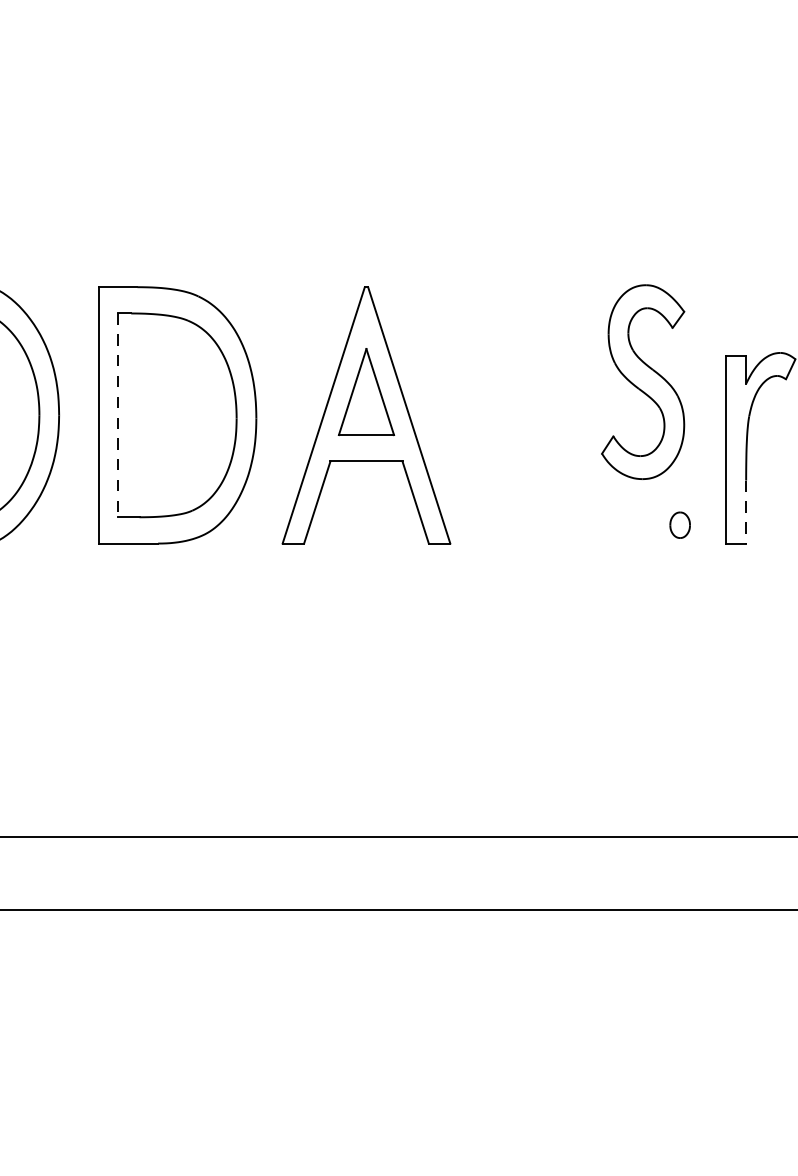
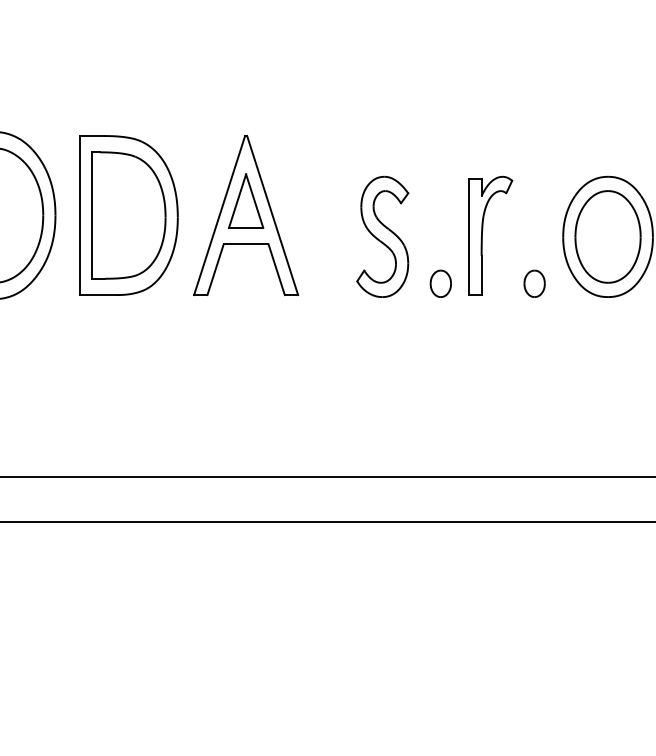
part: (642, 381) -> (382, 236), moved
line: (118, 416) -> (92, 216), dashed -> solid
line: (745, 512) -> (481, 275), dashed -> solid
part: (679, 524) -> (440, 283), size x1.67

